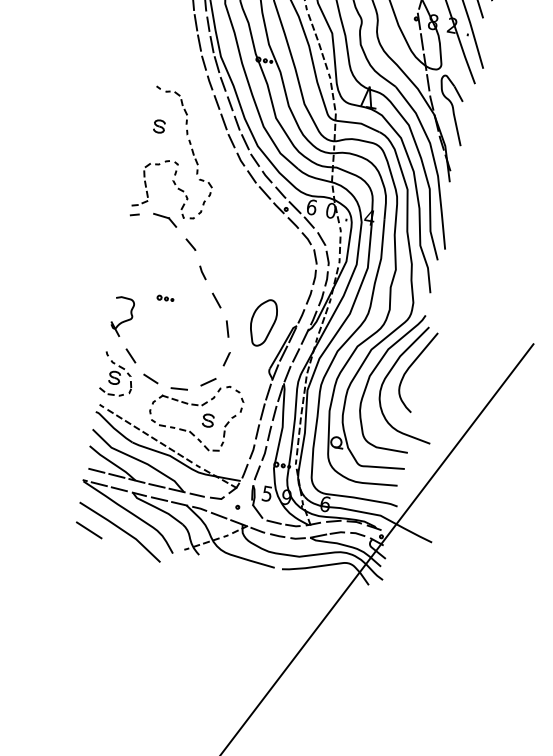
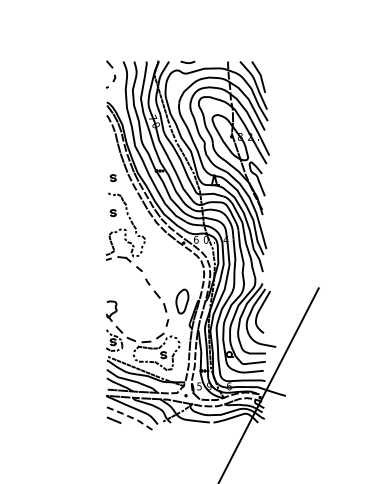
part: (169, 58) -> (112, 178), added
part: (165, 299) -> (131, 298), removed
line: (120, 528) -> (129, 416), solid -> dashed

